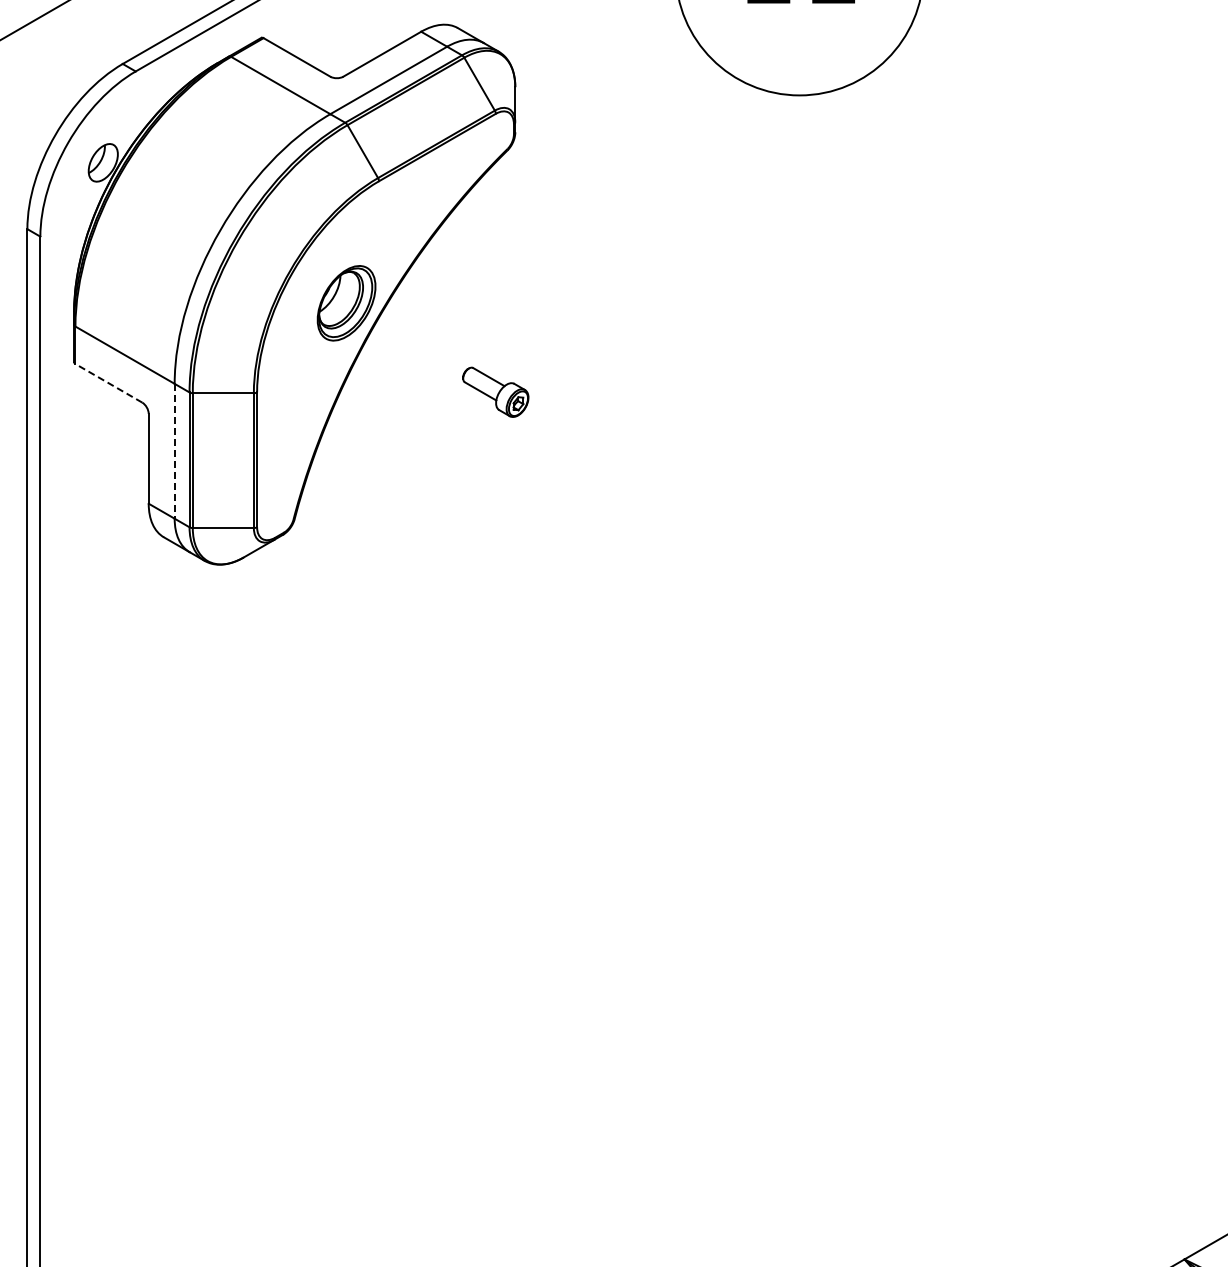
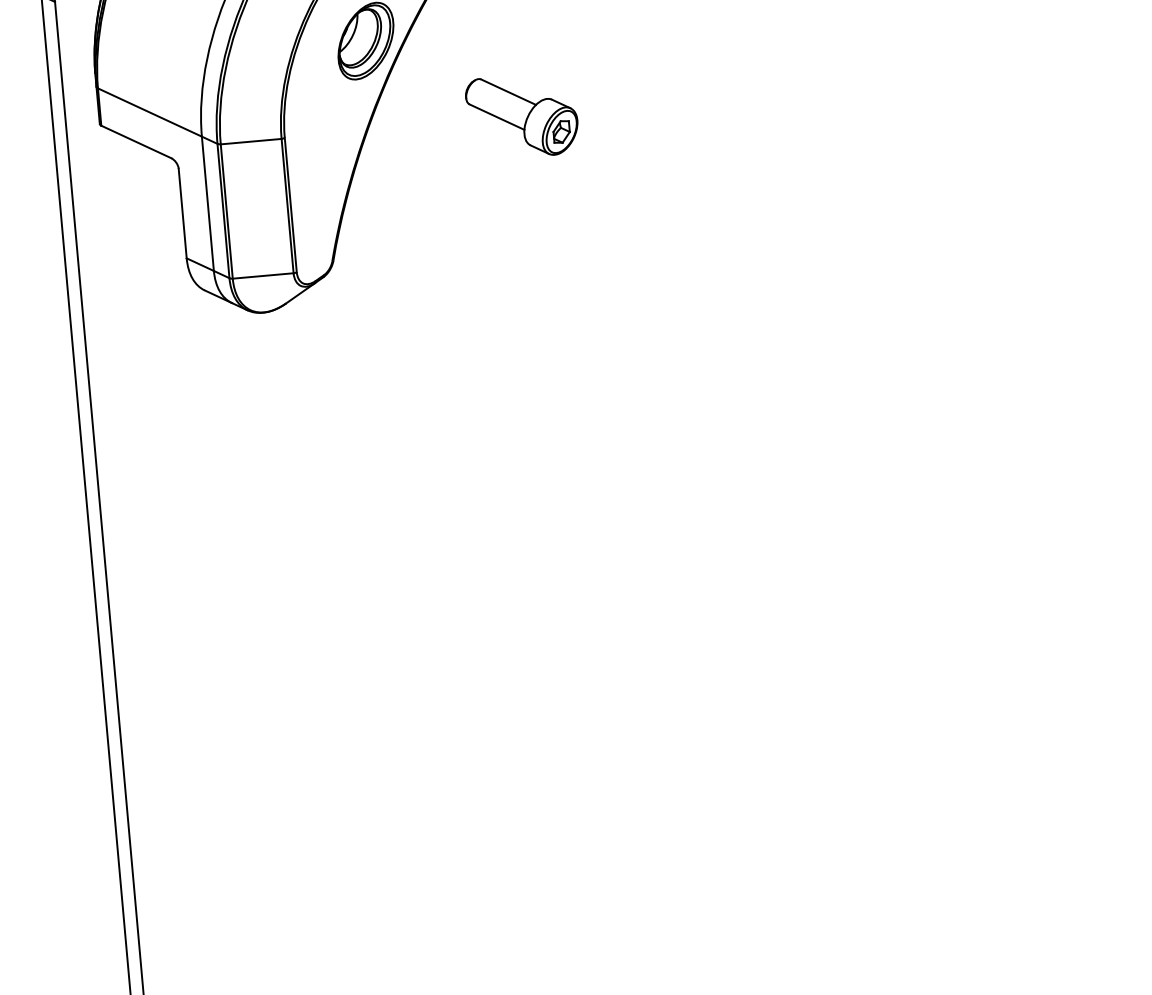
line: (108, 383) -> (135, 142), dashed -> solid
part: (495, 392) -> (522, 116), size x1.67
line: (174, 451) -> (207, 204), dashed -> solid

